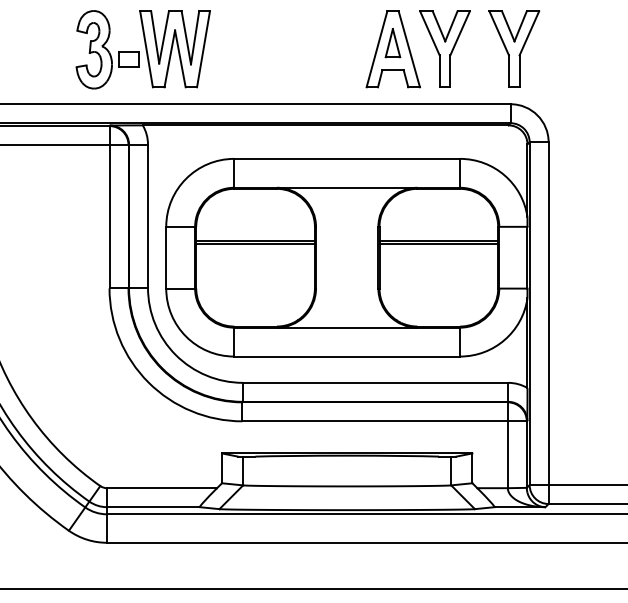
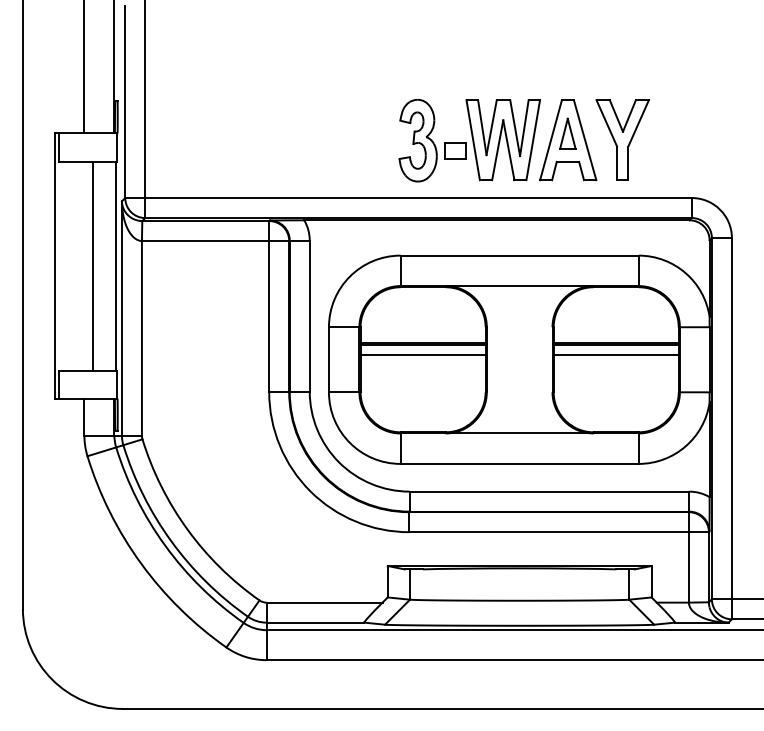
part: (514, 48) -> (695, 139), removed
part: (143, 49) -> (469, 140), moved
line: (255, 253) -> (422, 355), added
line: (438, 253) -> (615, 355), added

